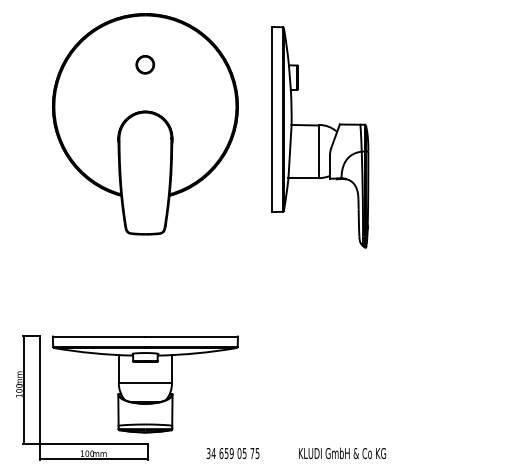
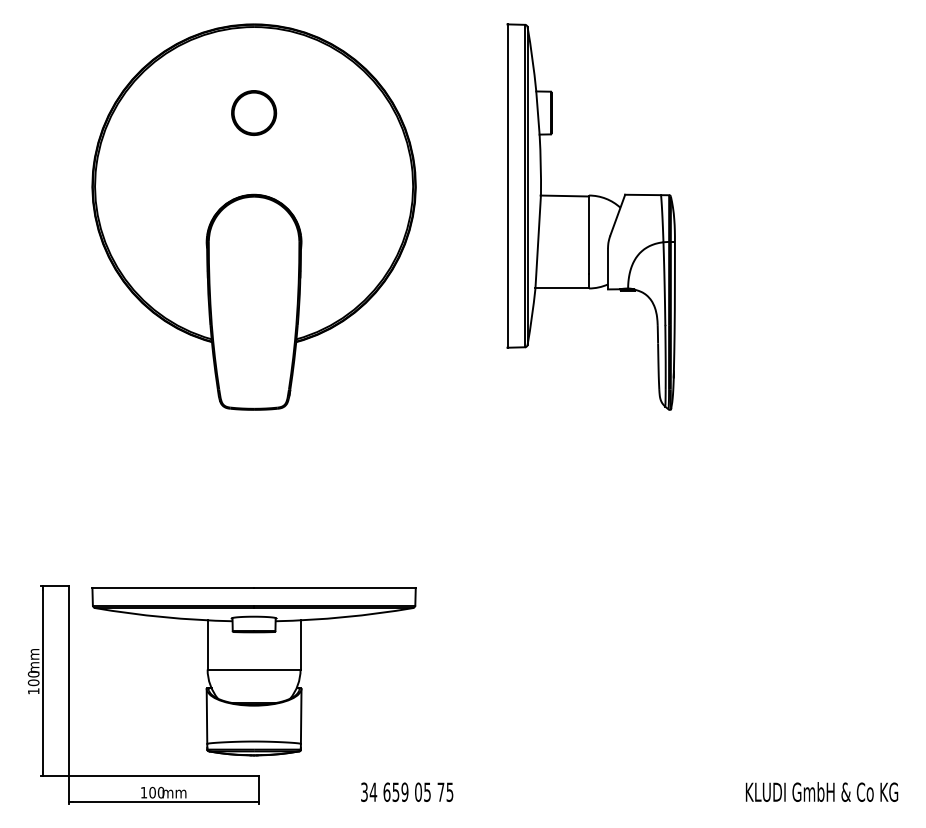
part: (144, 64) -> (252, 112), size x1.43
part: (320, 137) -> (591, 217), moved
text: (342, 453) -> (822, 792), moved

